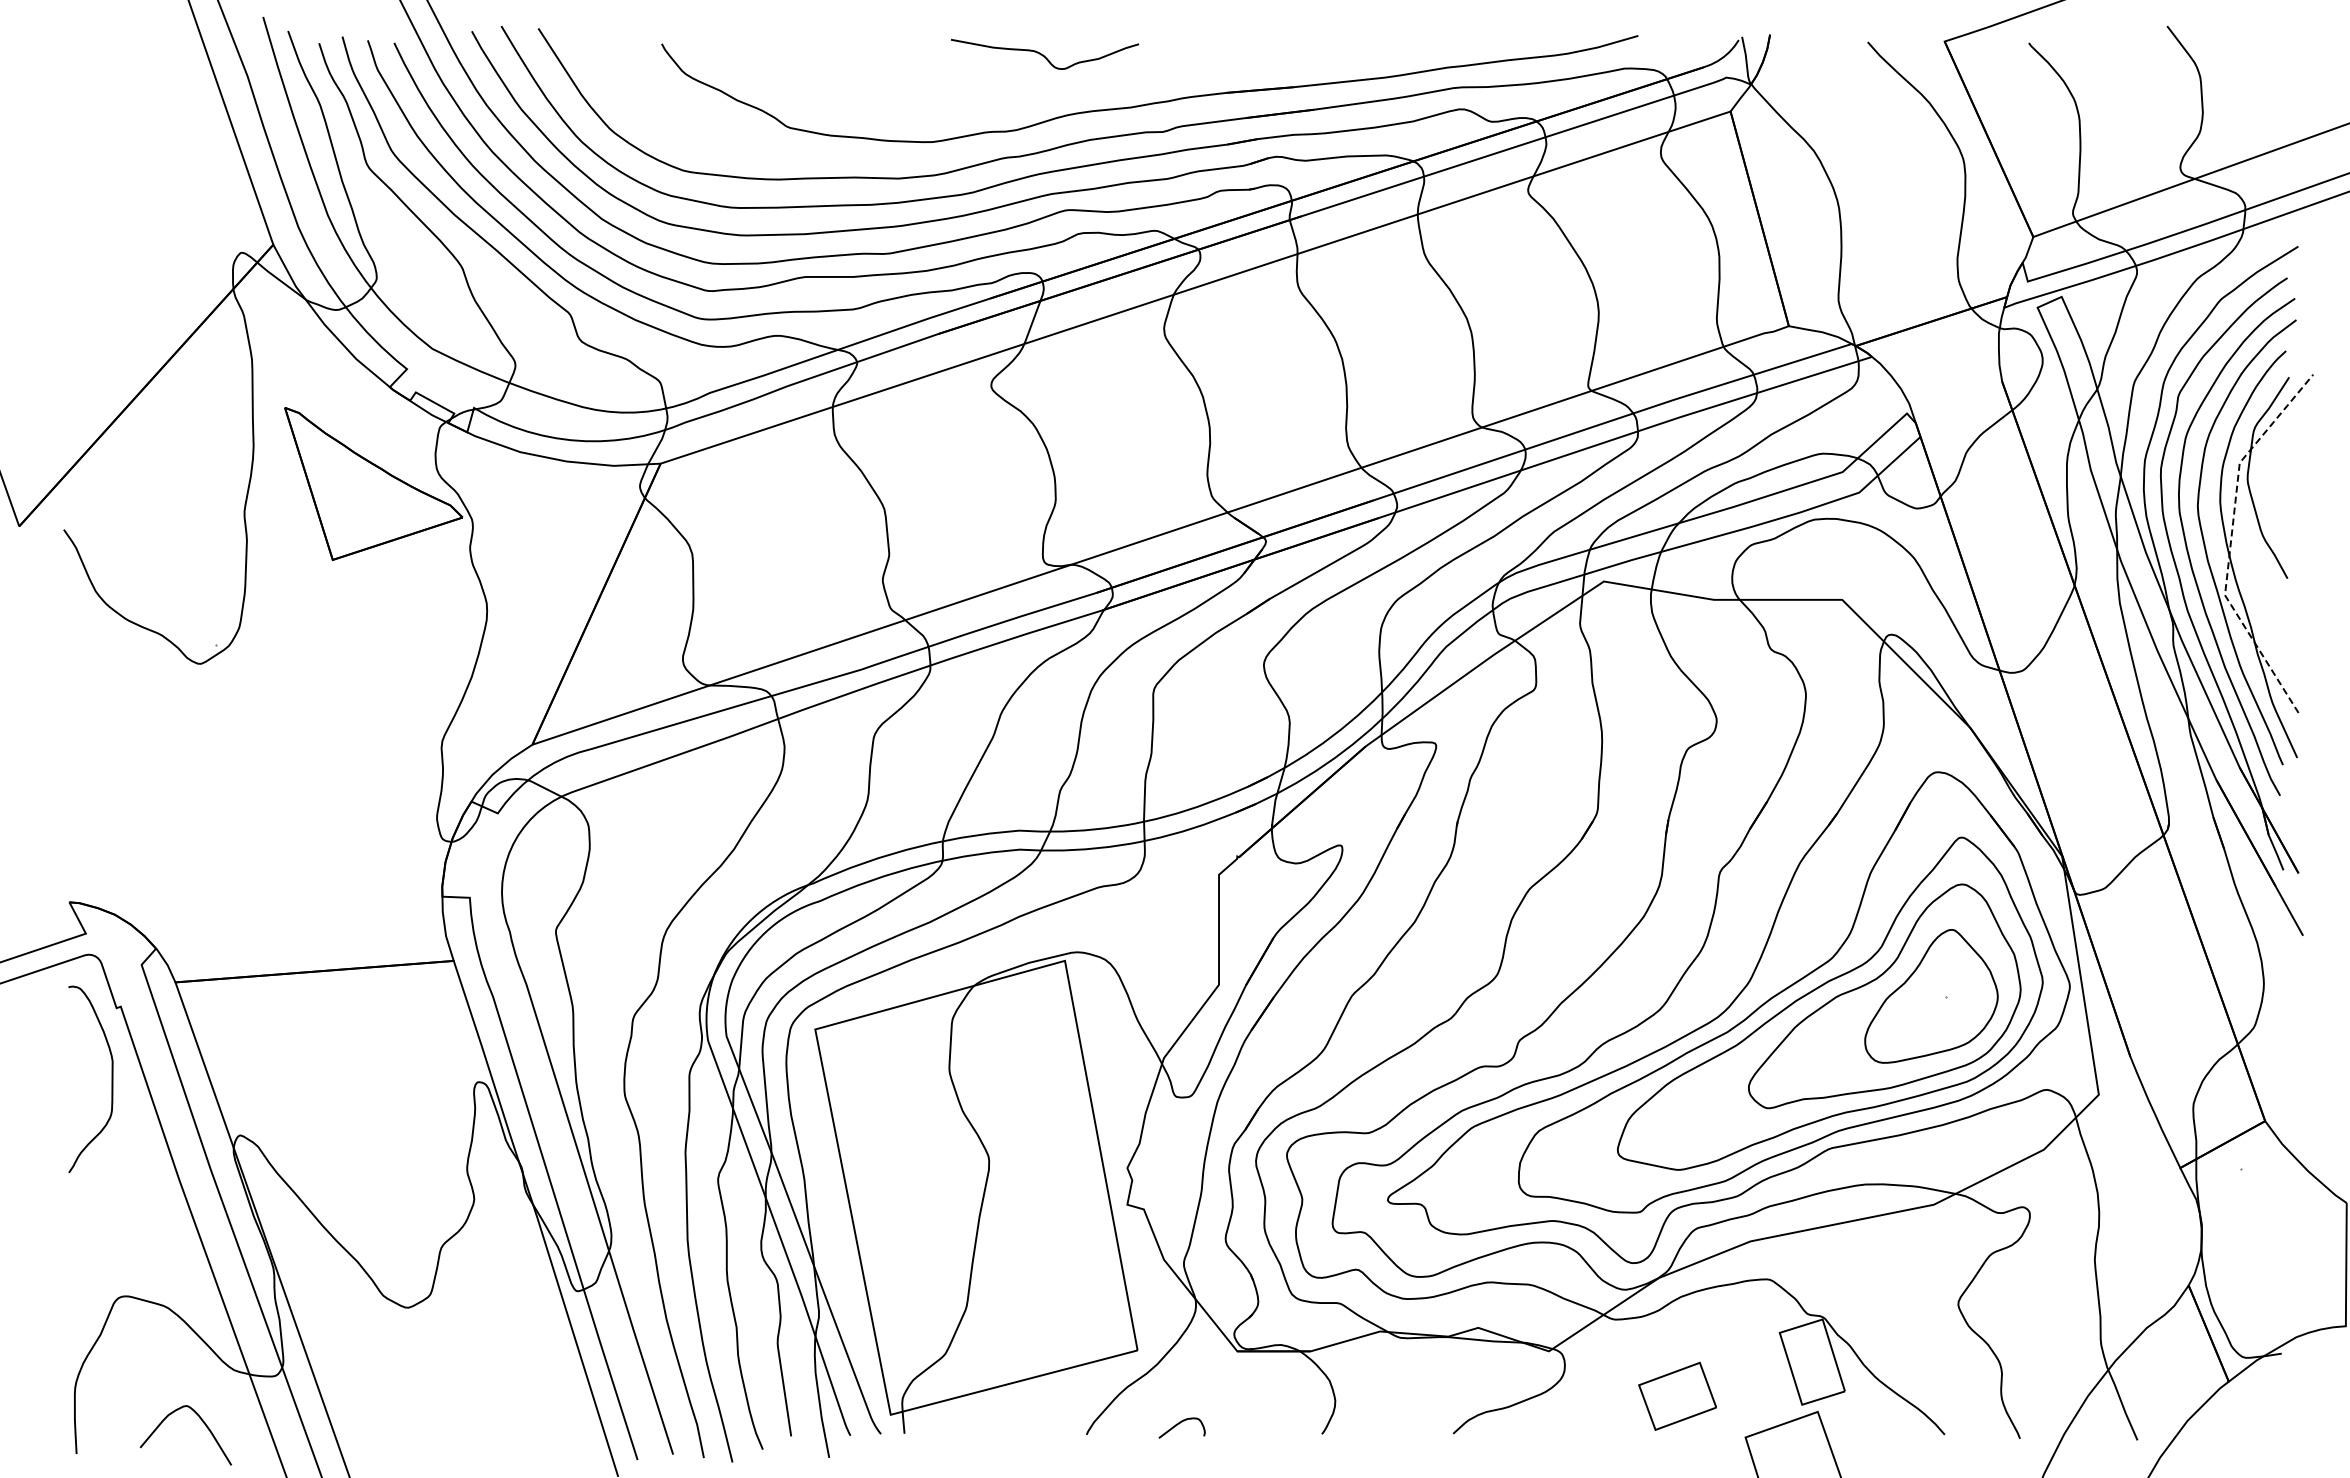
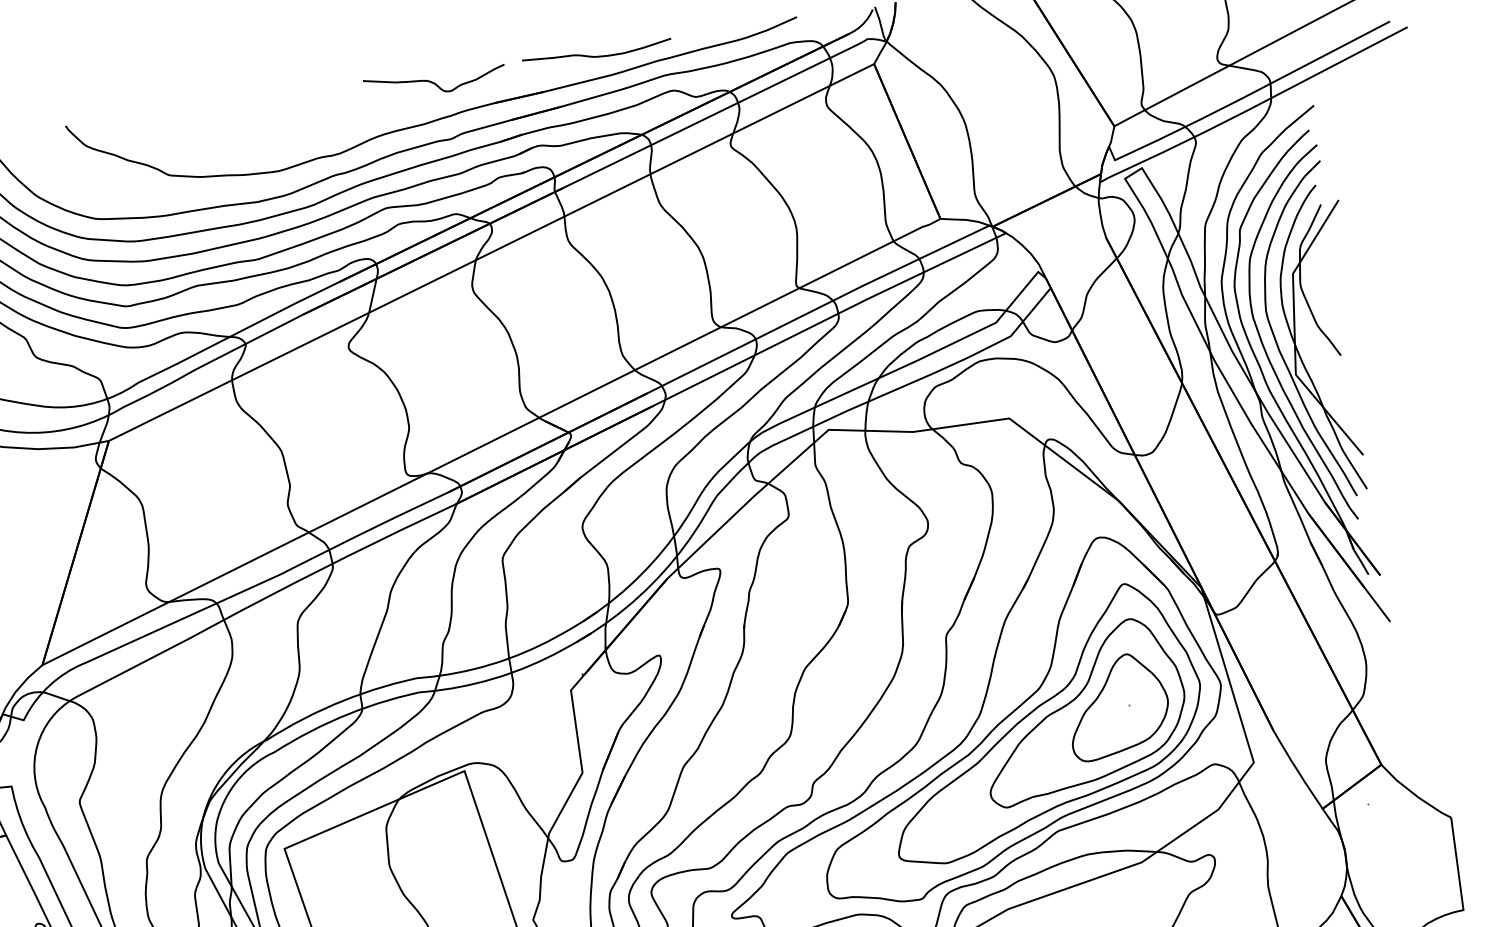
curve: (1369, 50) -> (596, 56), added
curve: (1044, 55) -> (434, 83), moved
line: (2231, 540) -> (1294, 332), dashed -> solid

